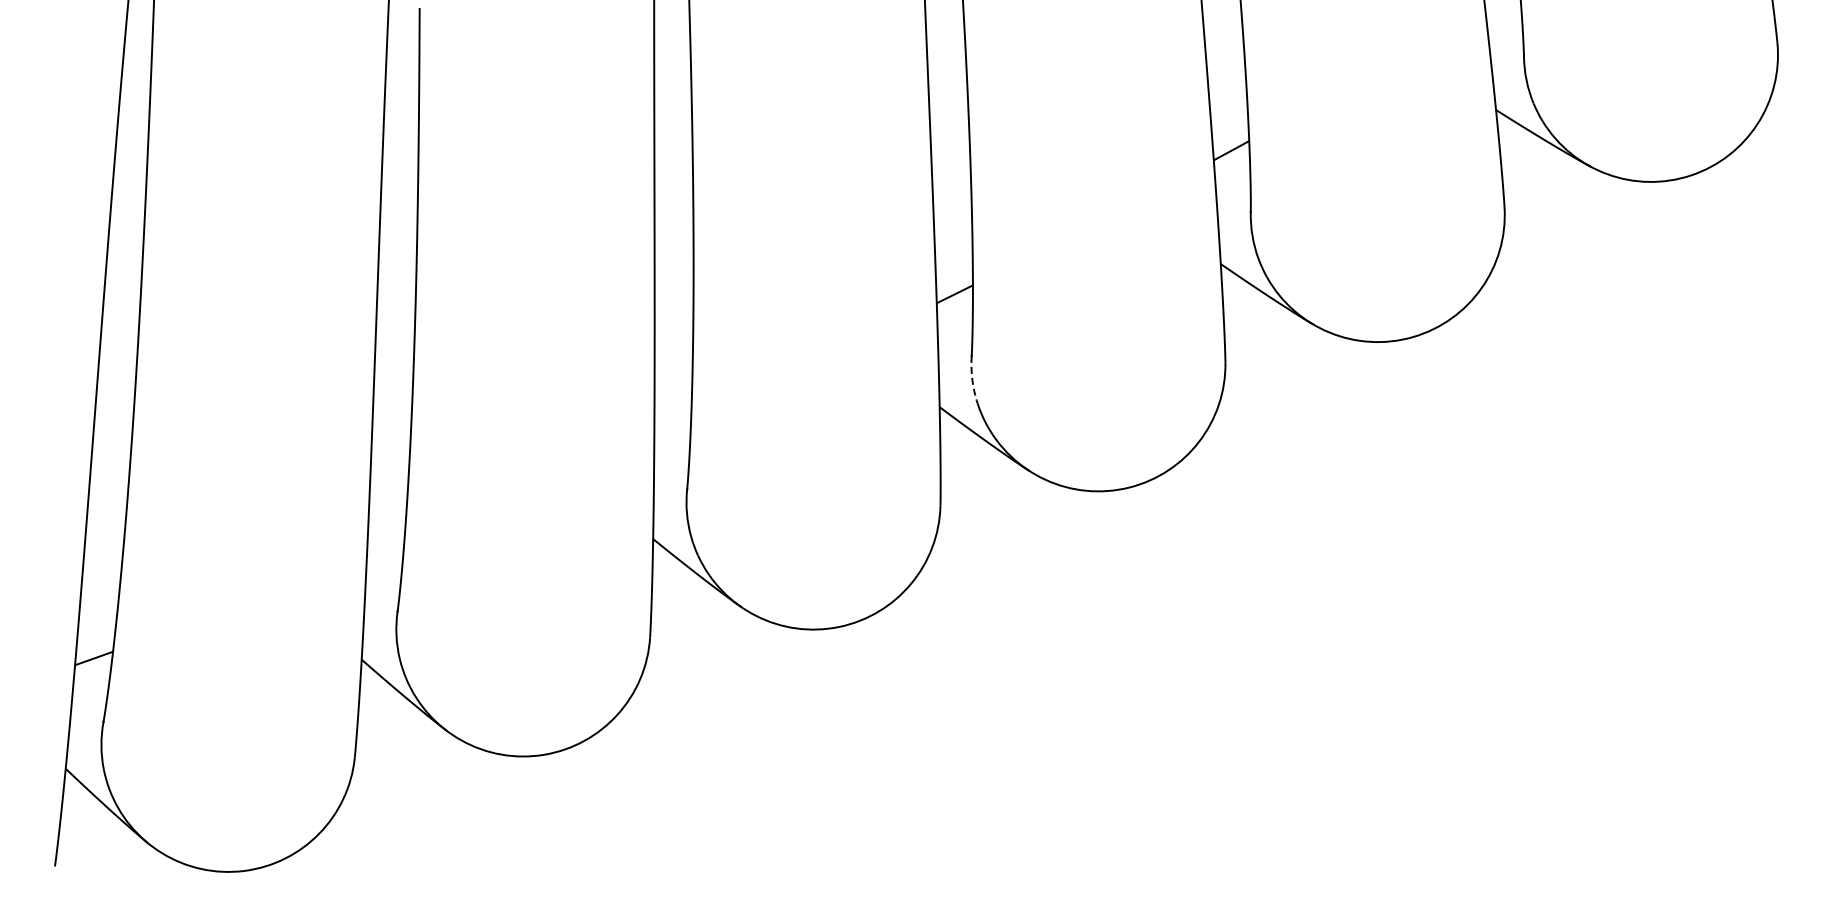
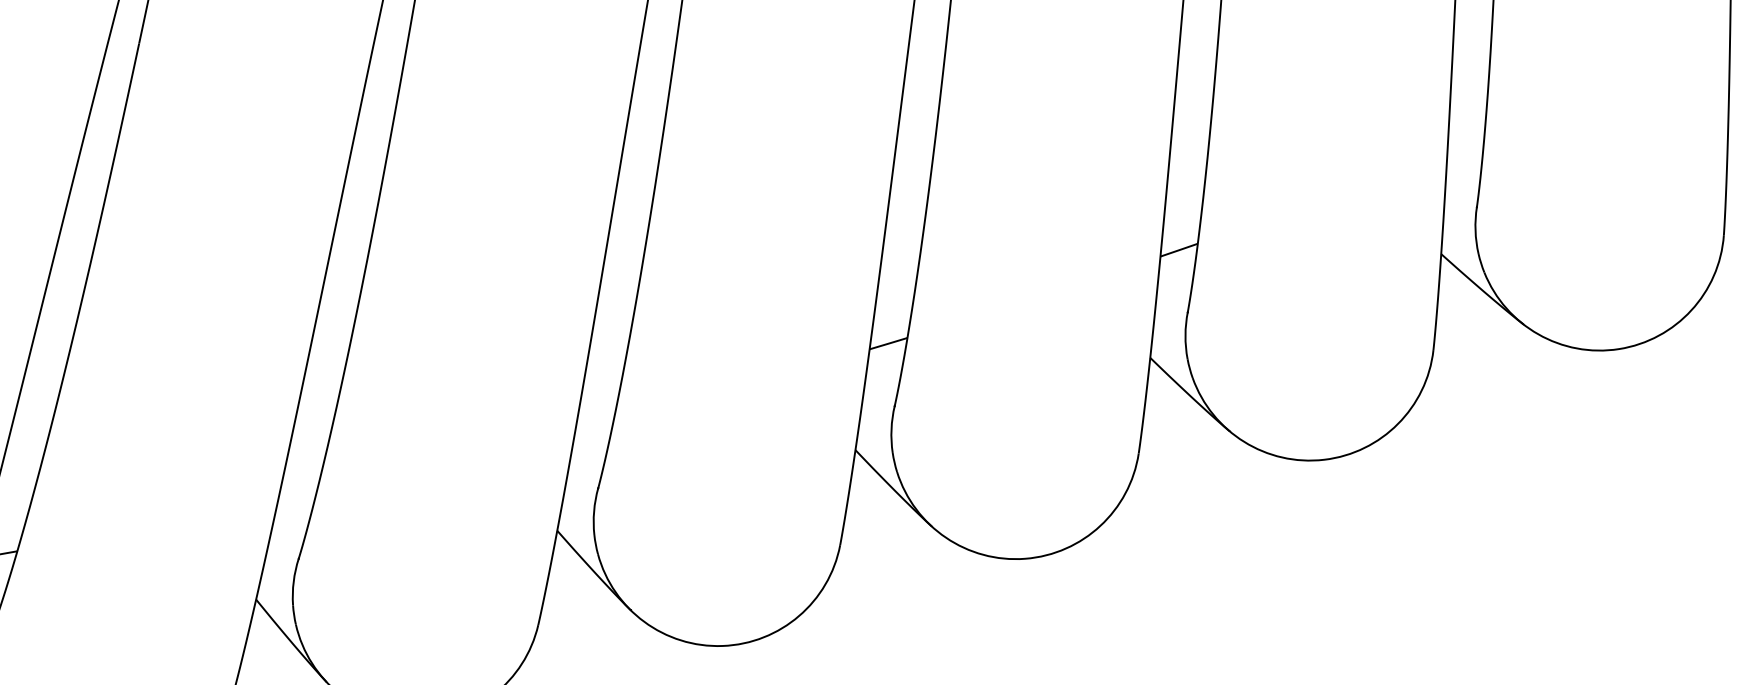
arc: (972, 380) -> (891, 429), dashed -> solid

